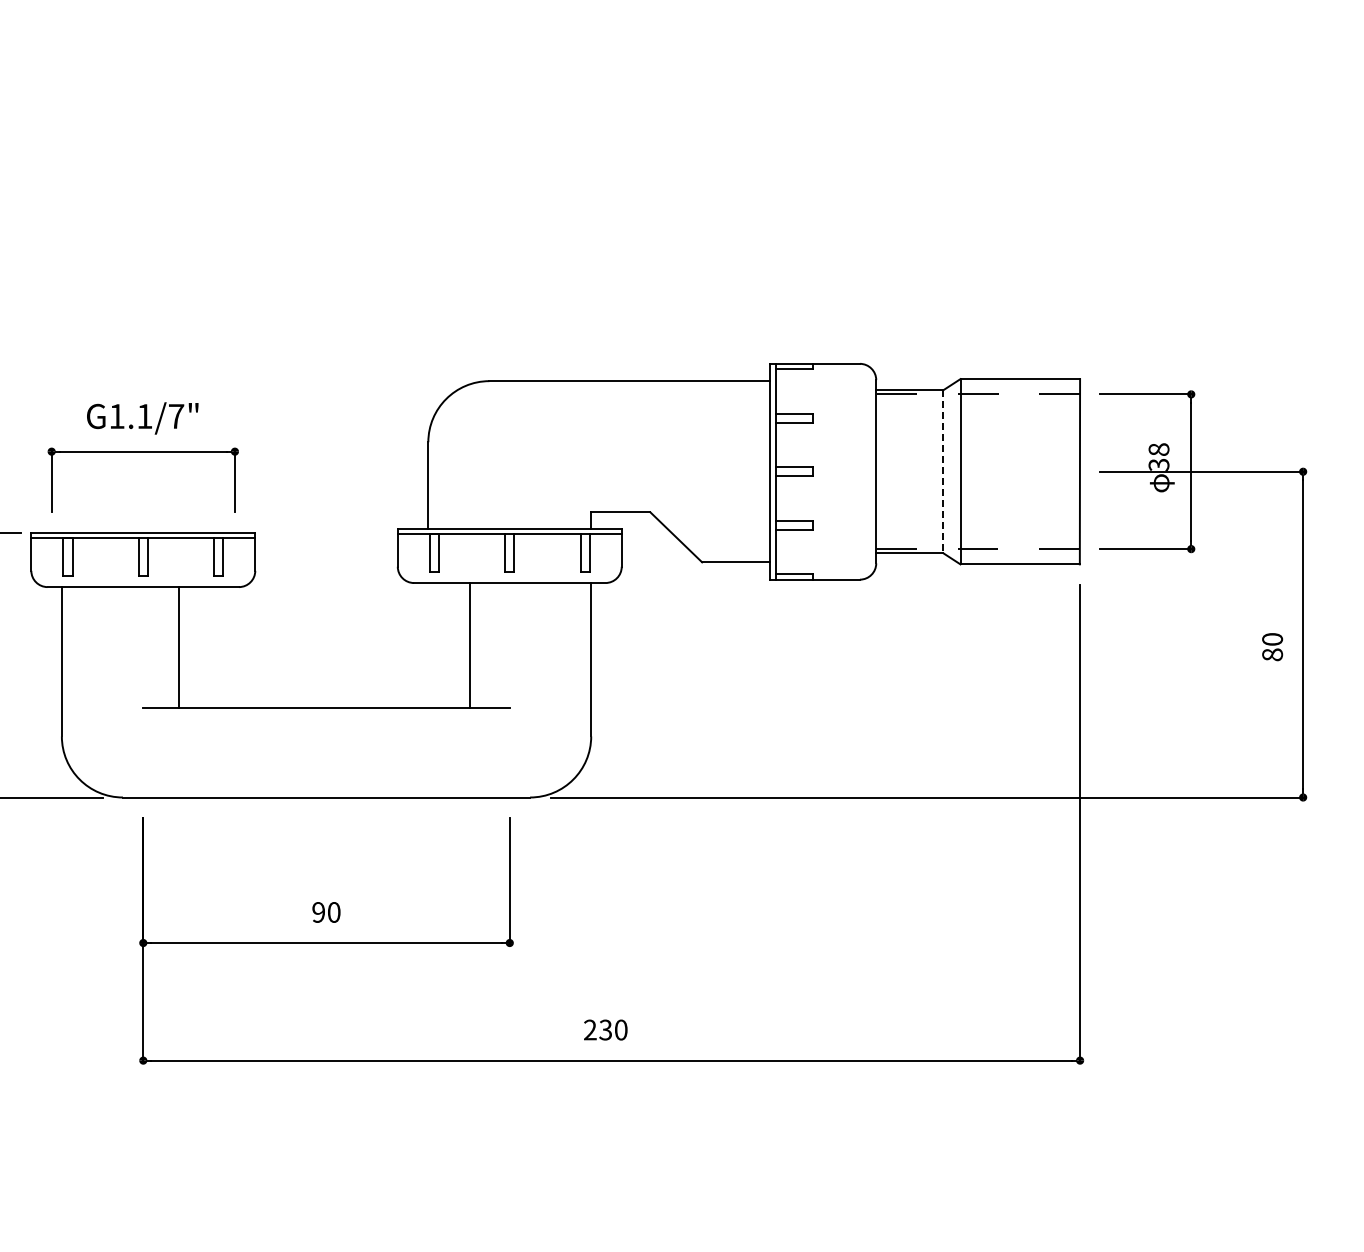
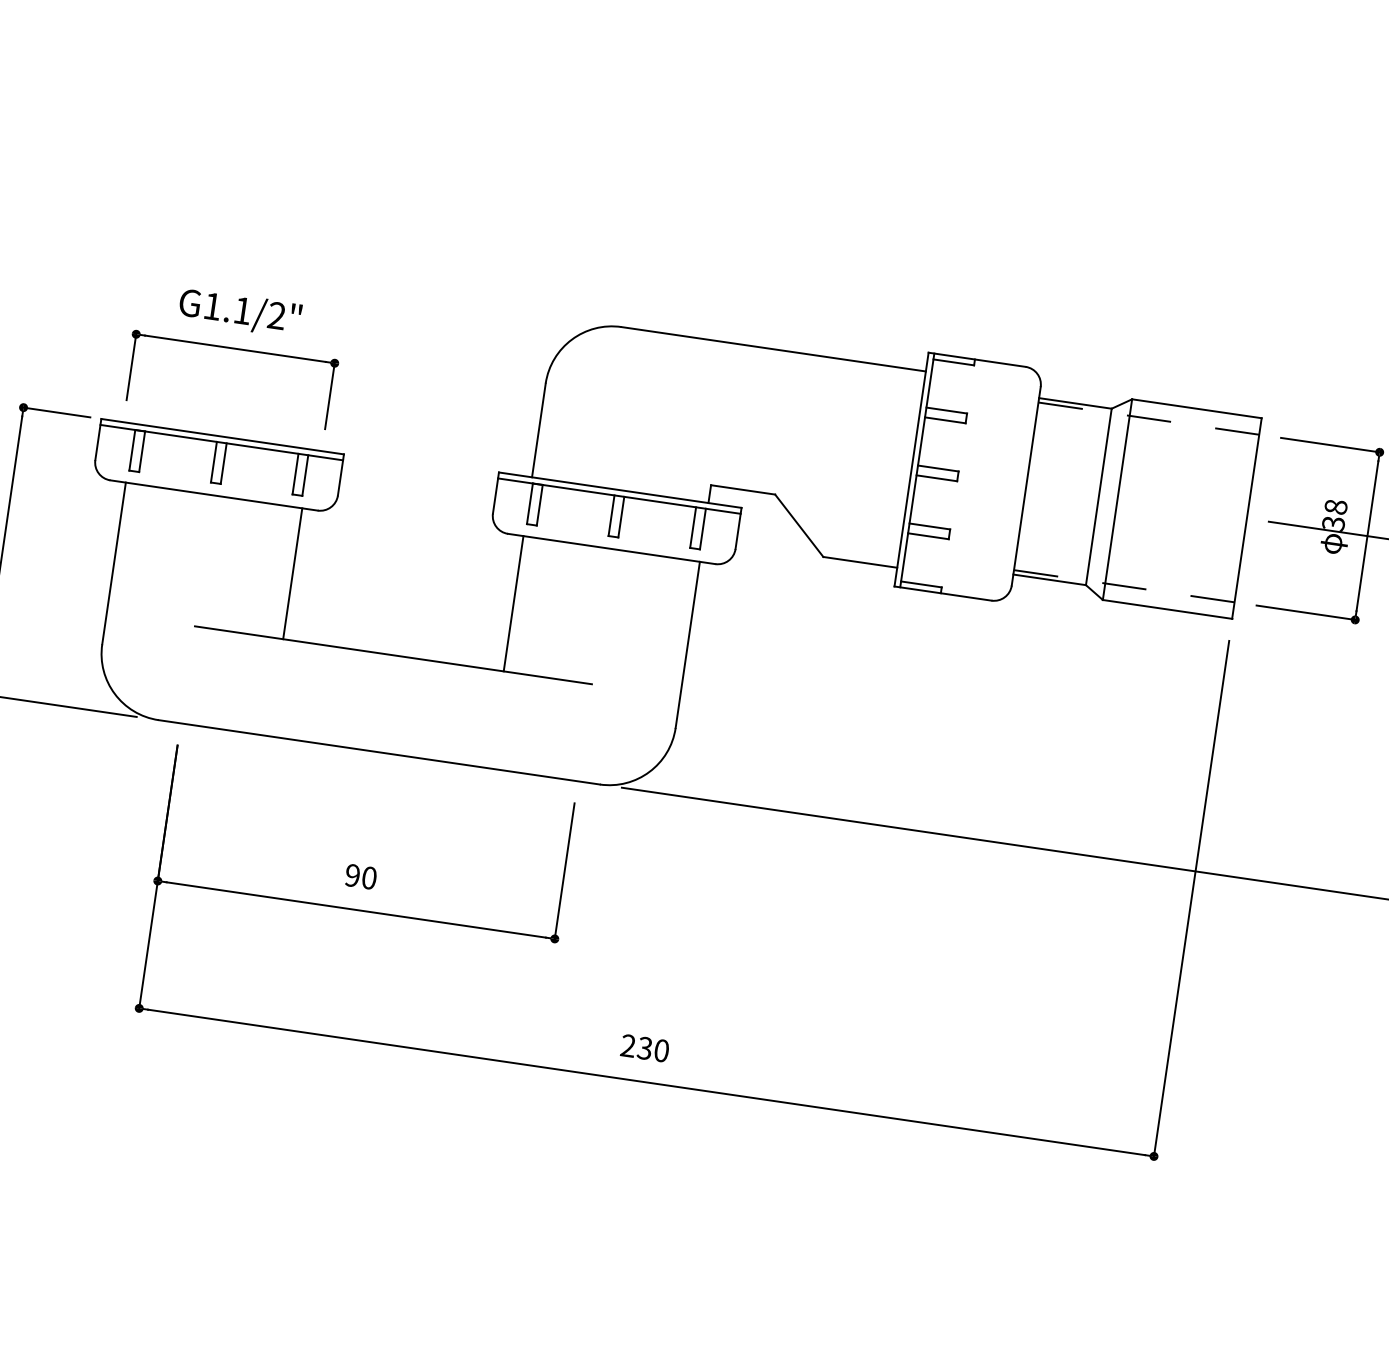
text: (176, 415) -> (277, 314), G1.1/7" -> G1.1/2"
line: (943, 472) -> (1098, 497), dashed -> solid
line: (470, 645) -> (513, 603), moved
line: (178, 647) -> (292, 573), moved

